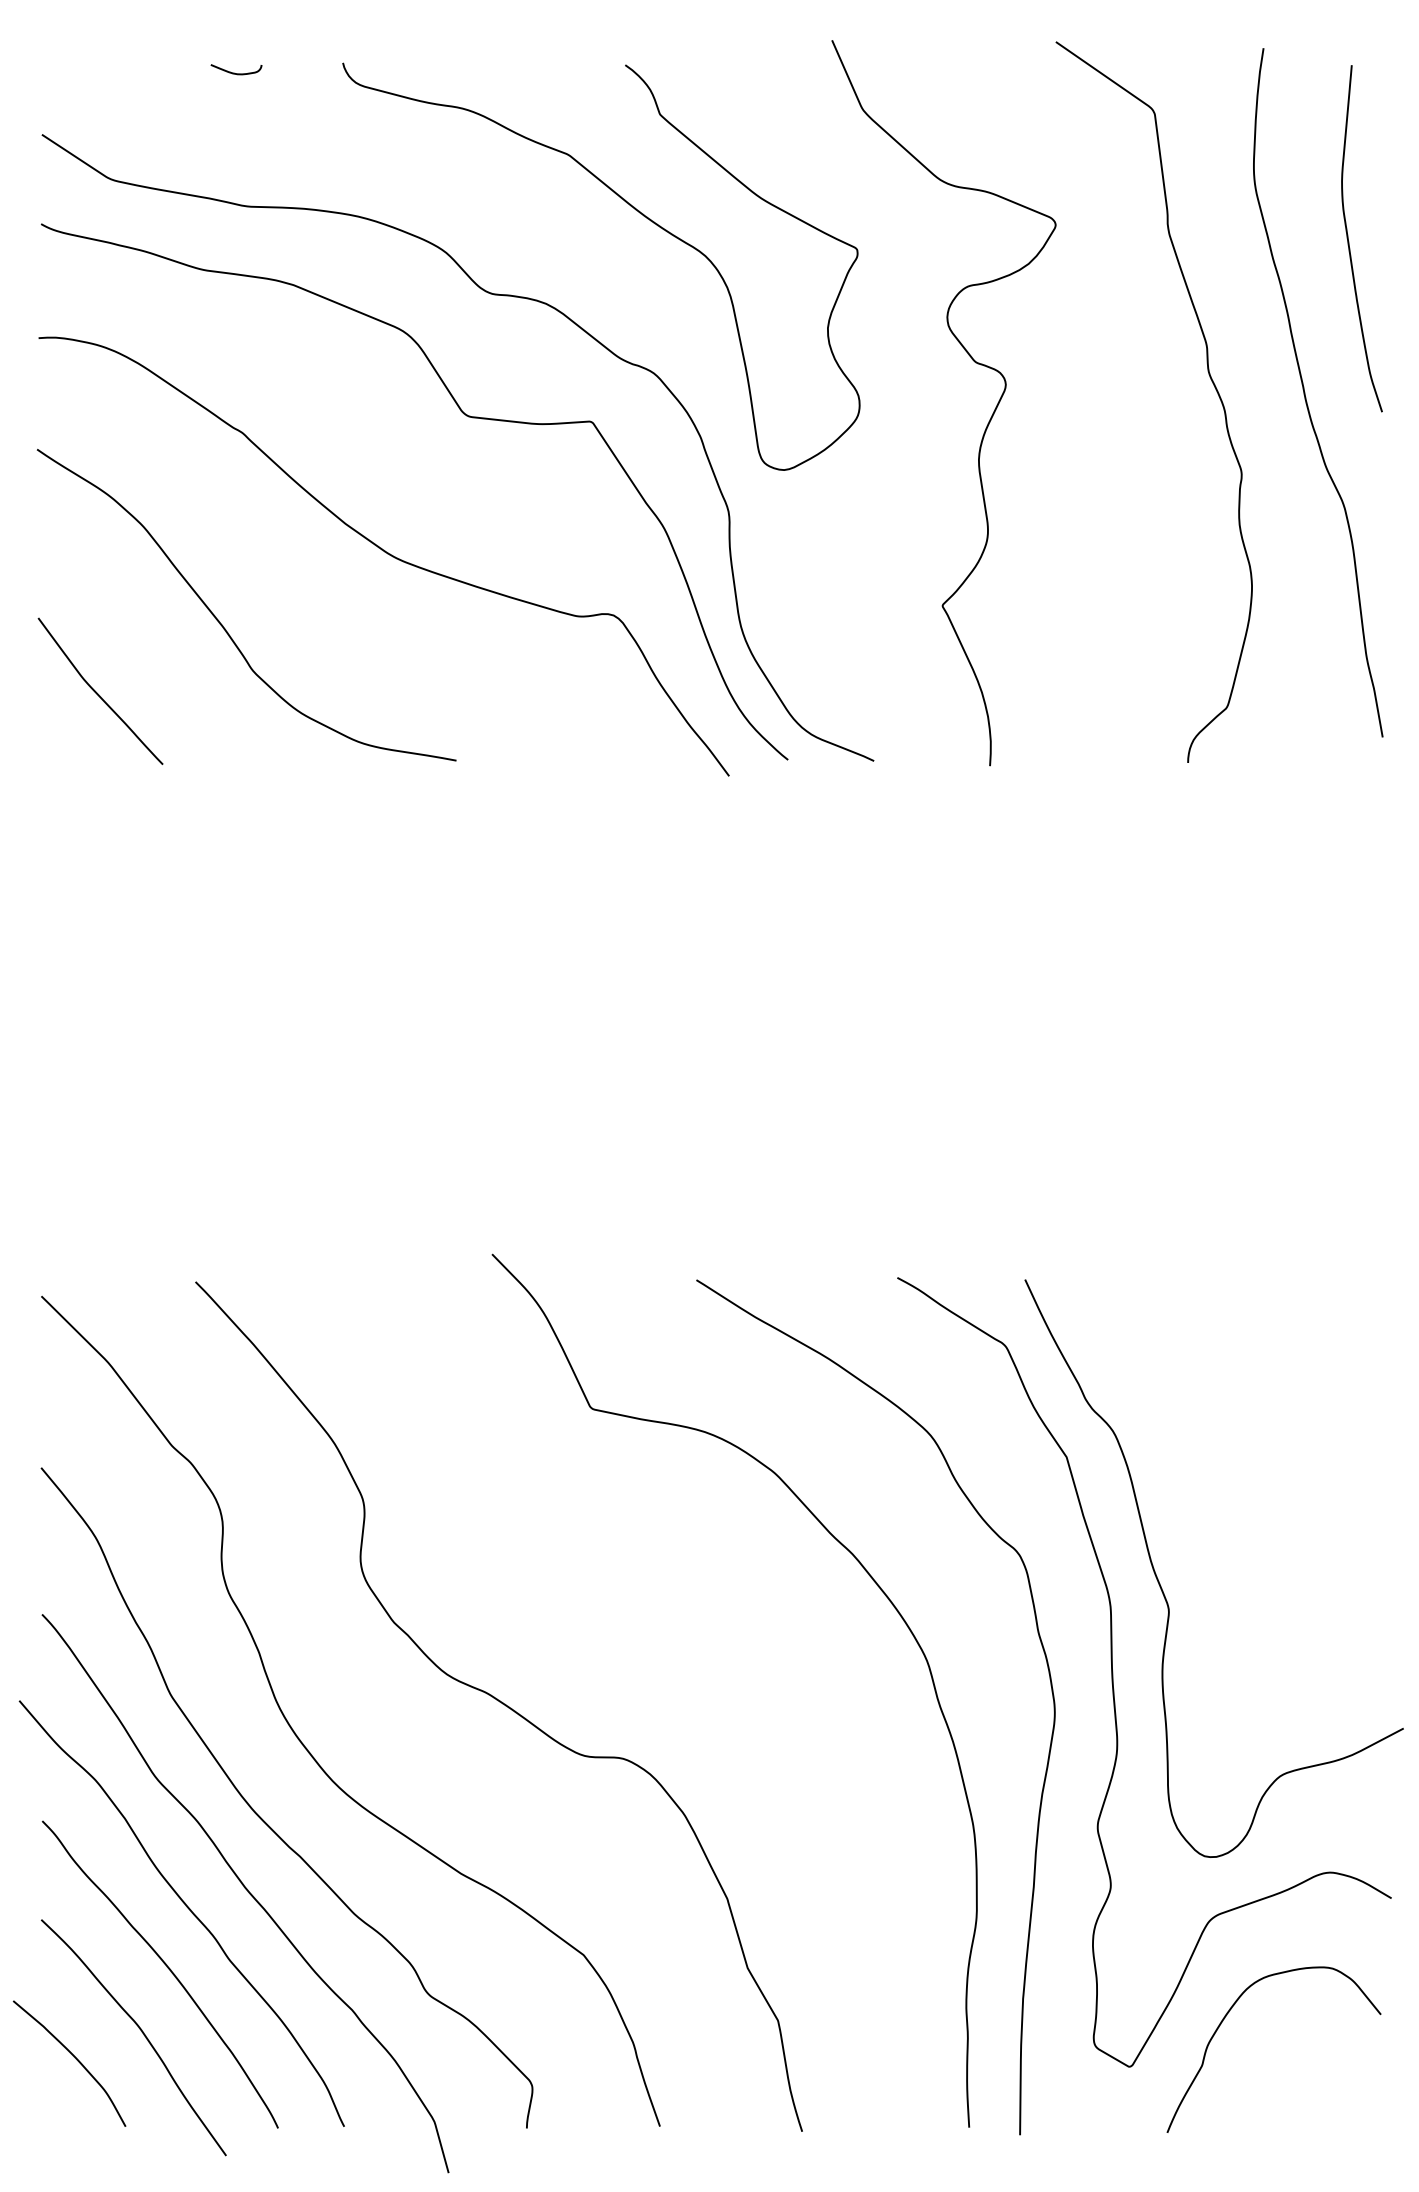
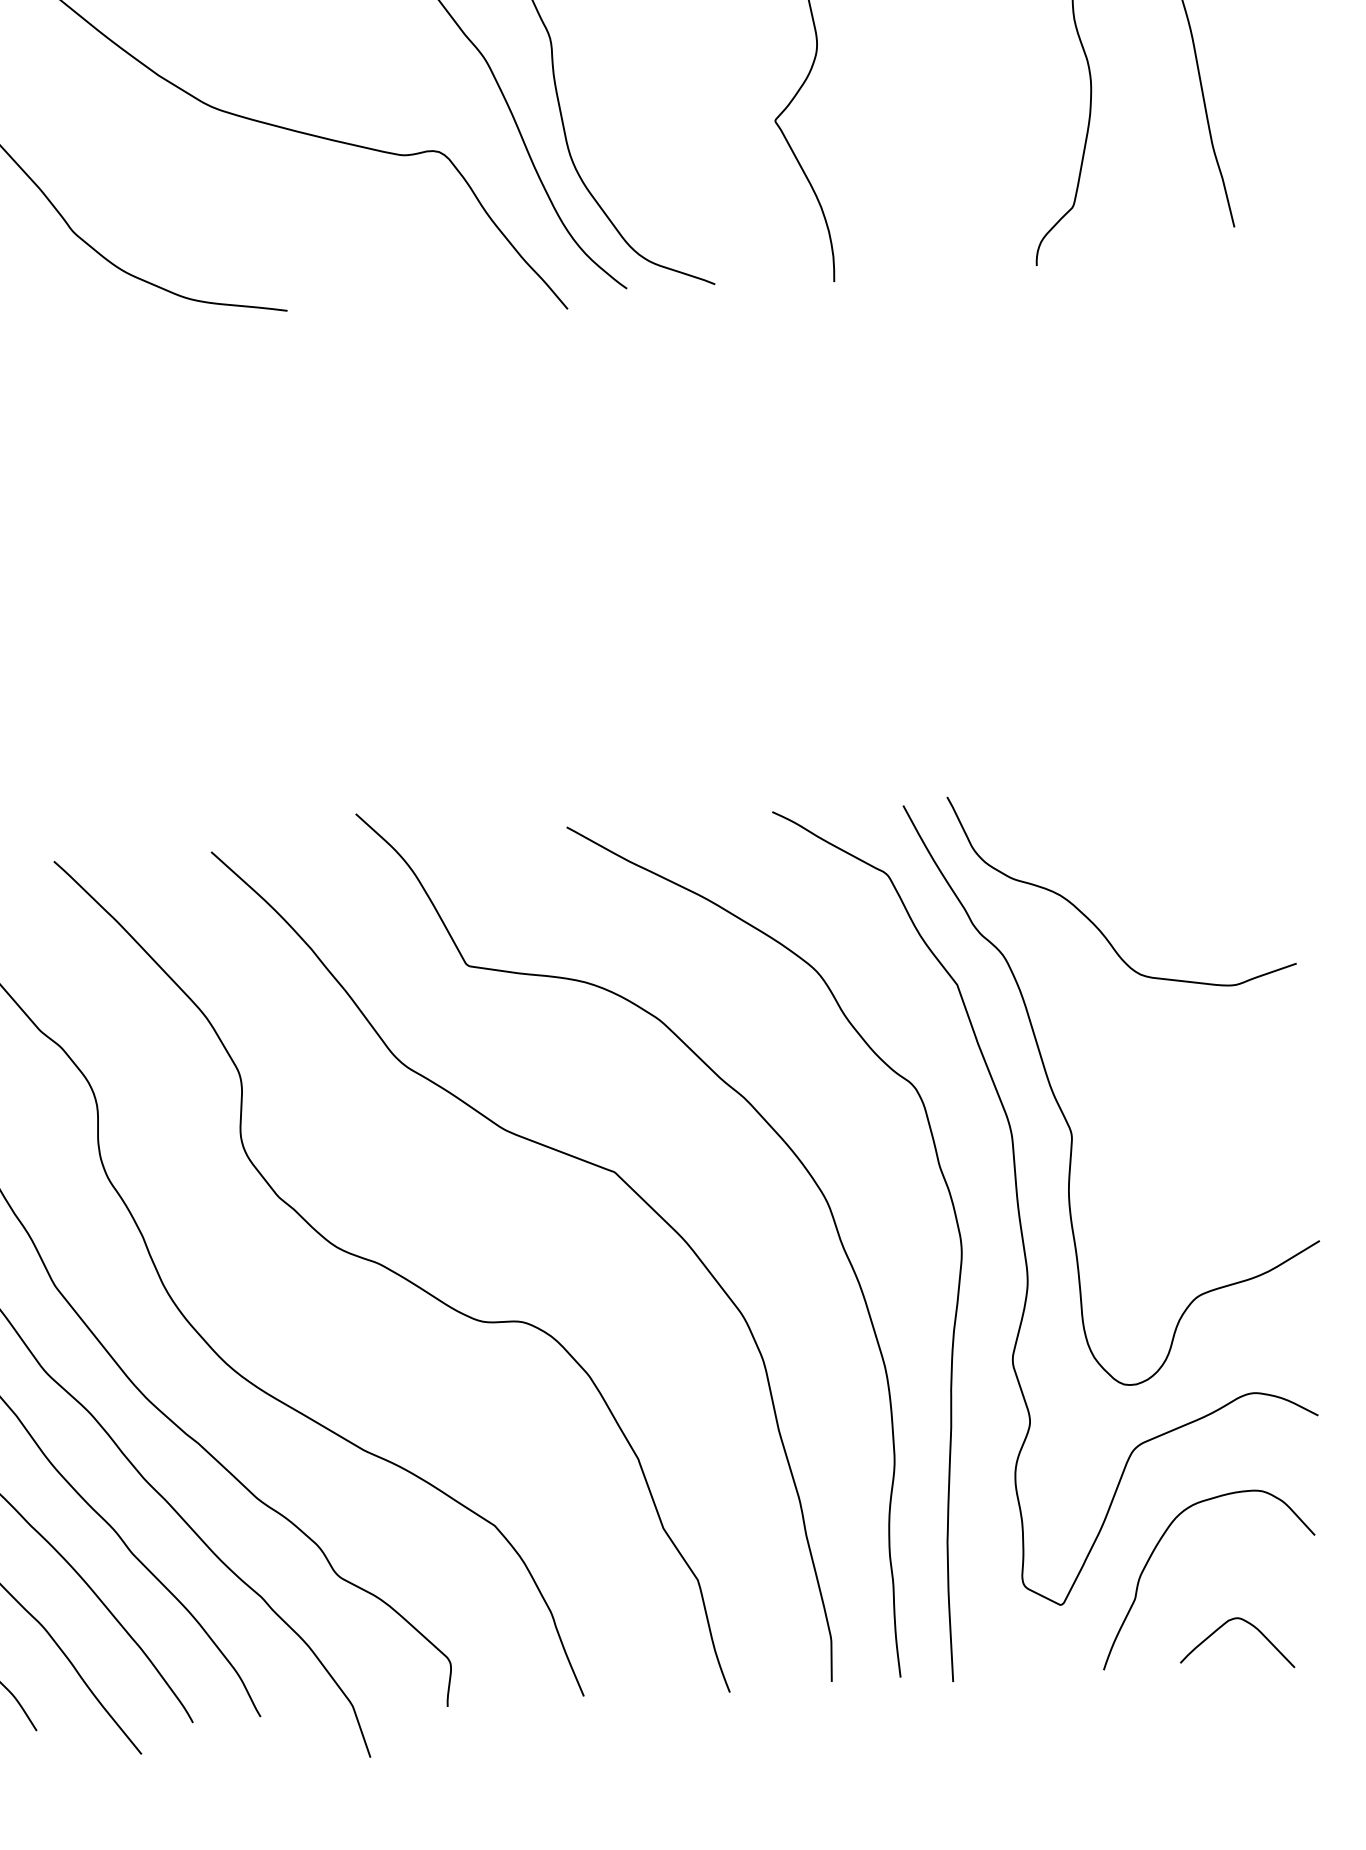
curve: (1199, 1400) -> (1089, 918), added
curve: (674, 1598) -> (564, 1154), added
curve: (1286, 2097) -> (1223, 1626), added

